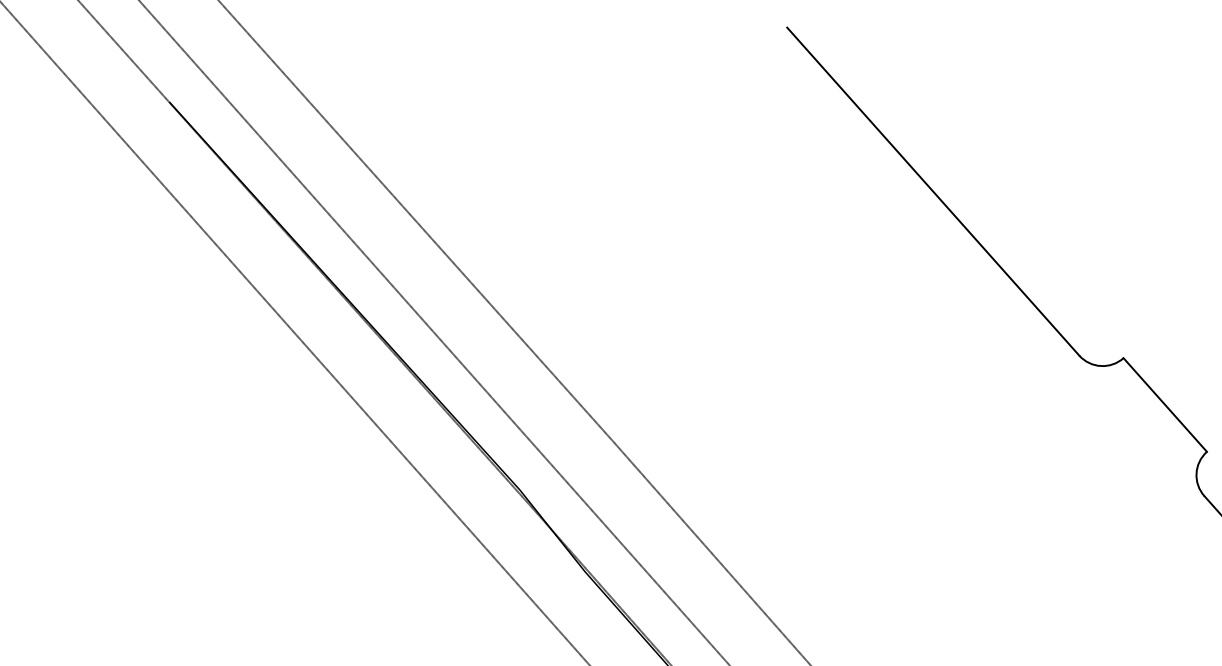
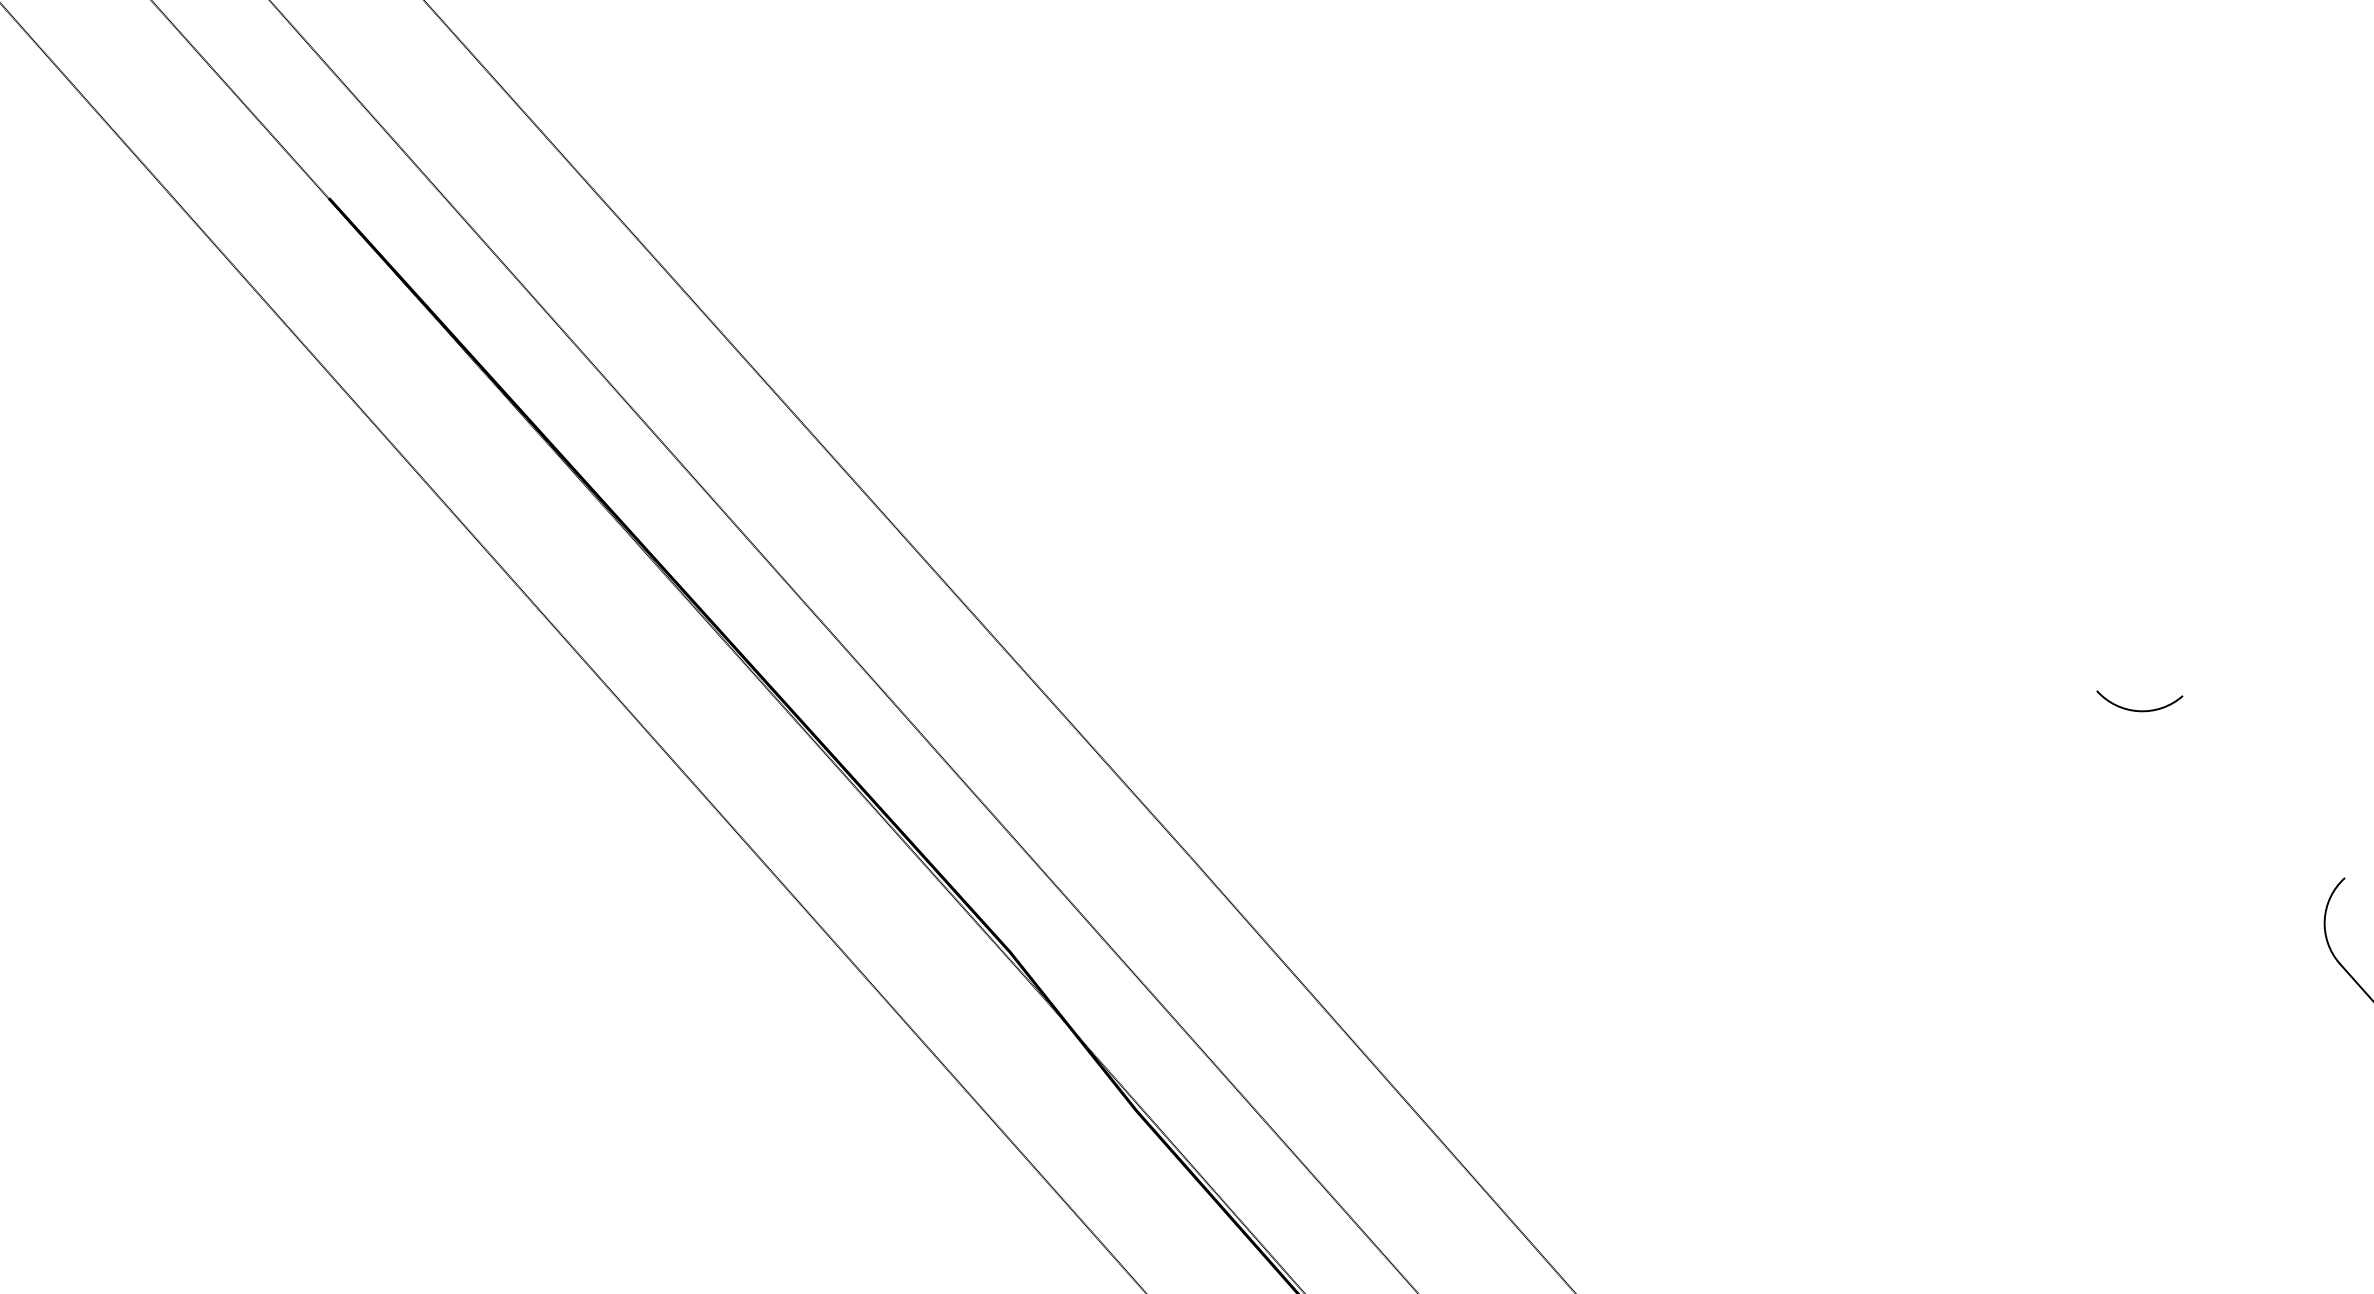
line: (933, 191) -> (1813, 372), removed
line: (1164, 404) -> (2262, 785), removed

